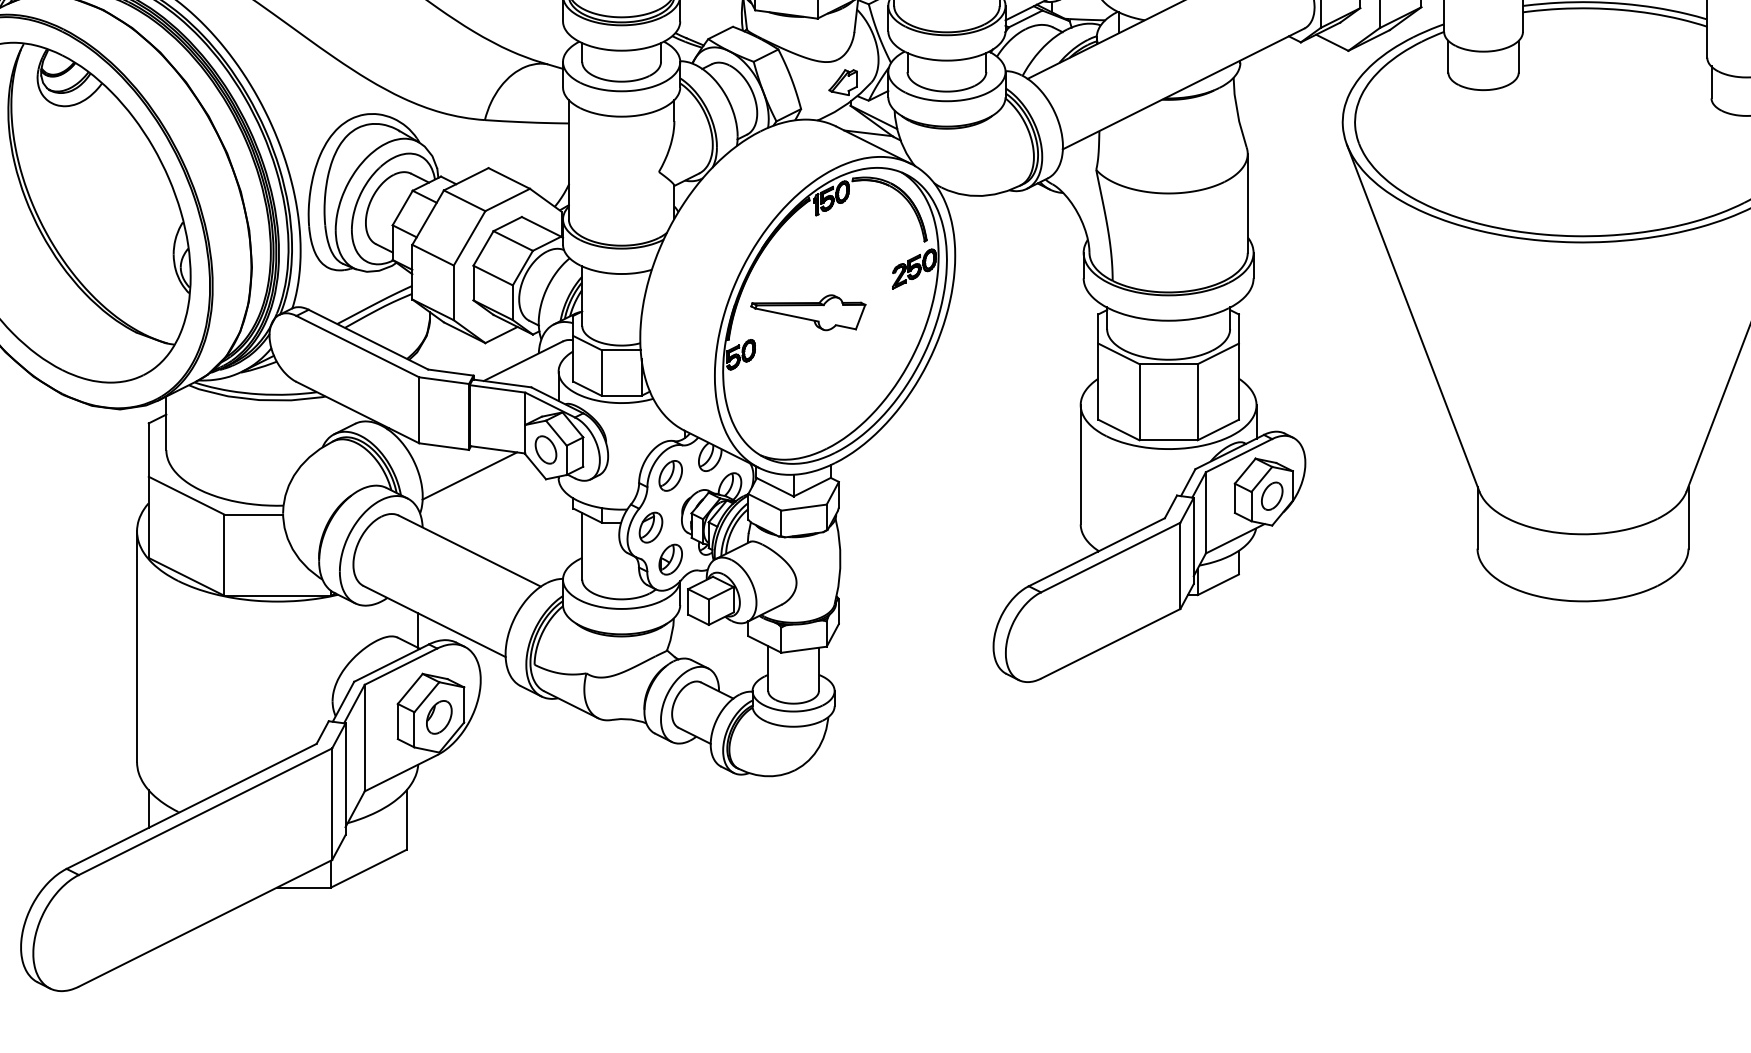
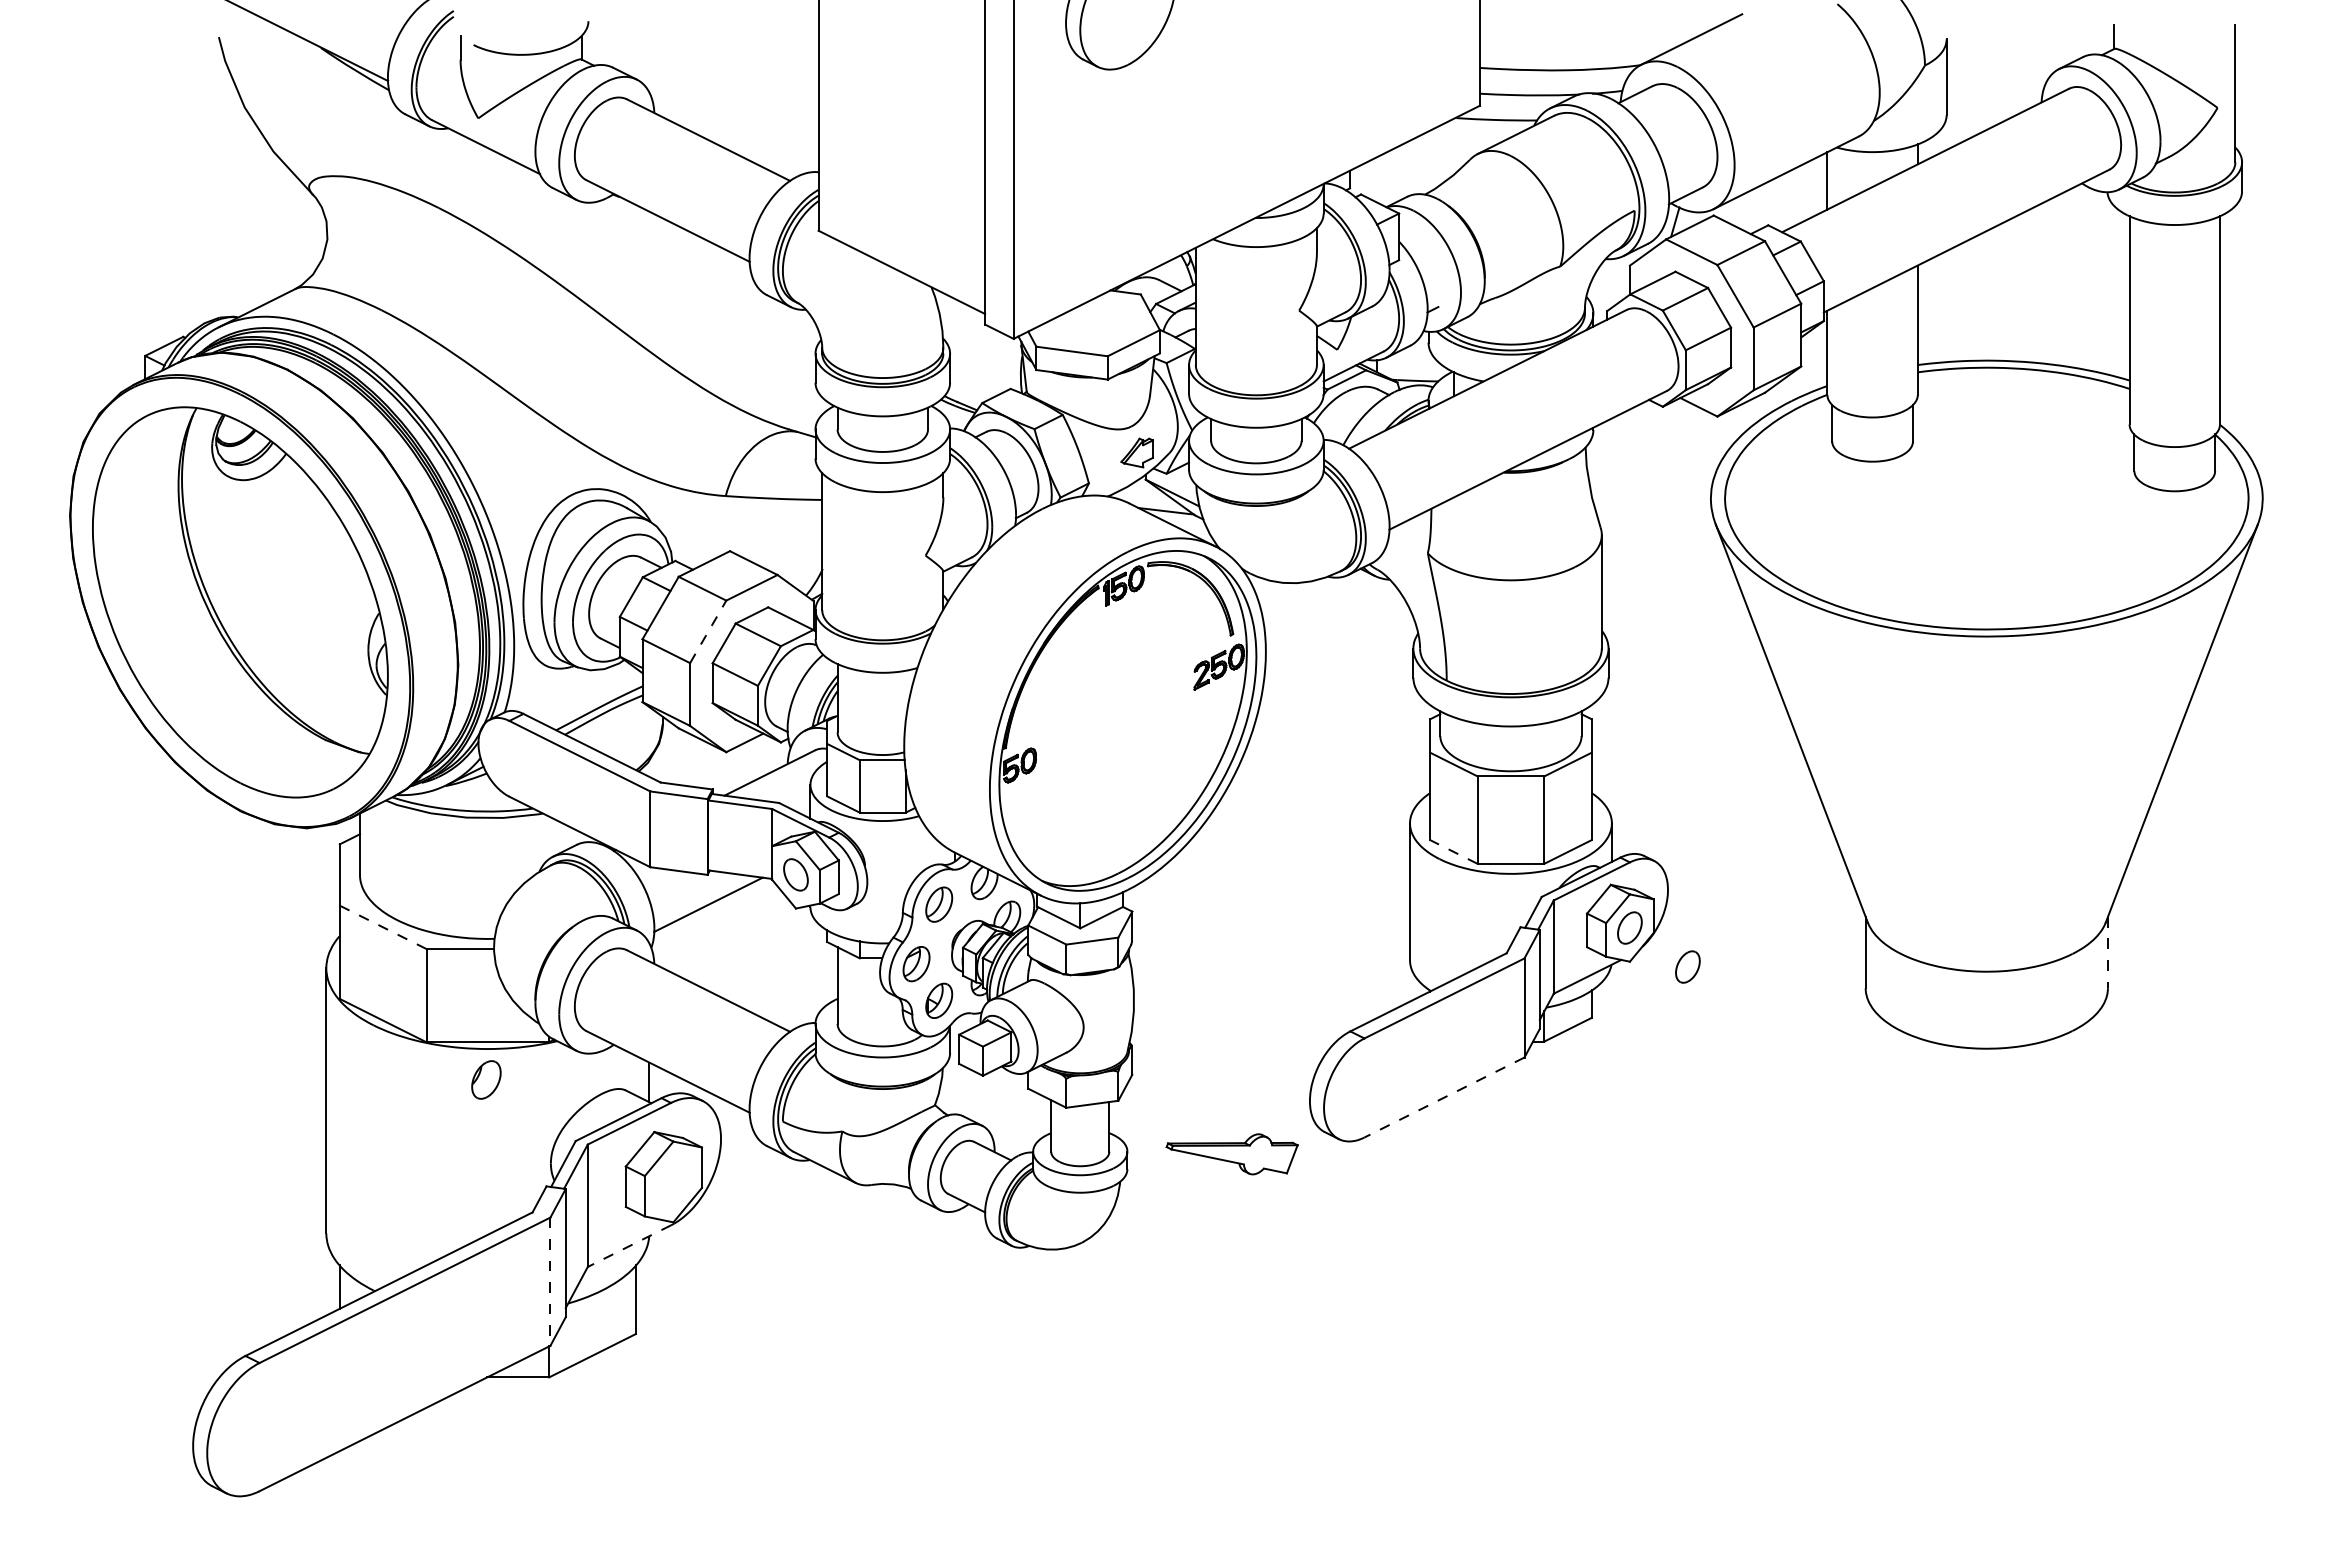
line: (469, 238) -> (708, 631), solid -> dashed
part: (807, 312) -> (1231, 1154), moved
line: (1118, 429) -> (1453, 851), solid -> dashed
line: (185, 495) -> (382, 927), solid -> dashed
line: (1688, 517) -> (2107, 952), solid -> dashed
part: (1322, 529) -> (1687, 966), added
line: (1110, 643) -> (1444, 1097), solid -> dashed
part: (439, 716) -> (486, 1079), moved
line: (401, 773) -> (629, 1246), solid -> dashed
line: (332, 804) -> (550, 1282), solid -> dashed

